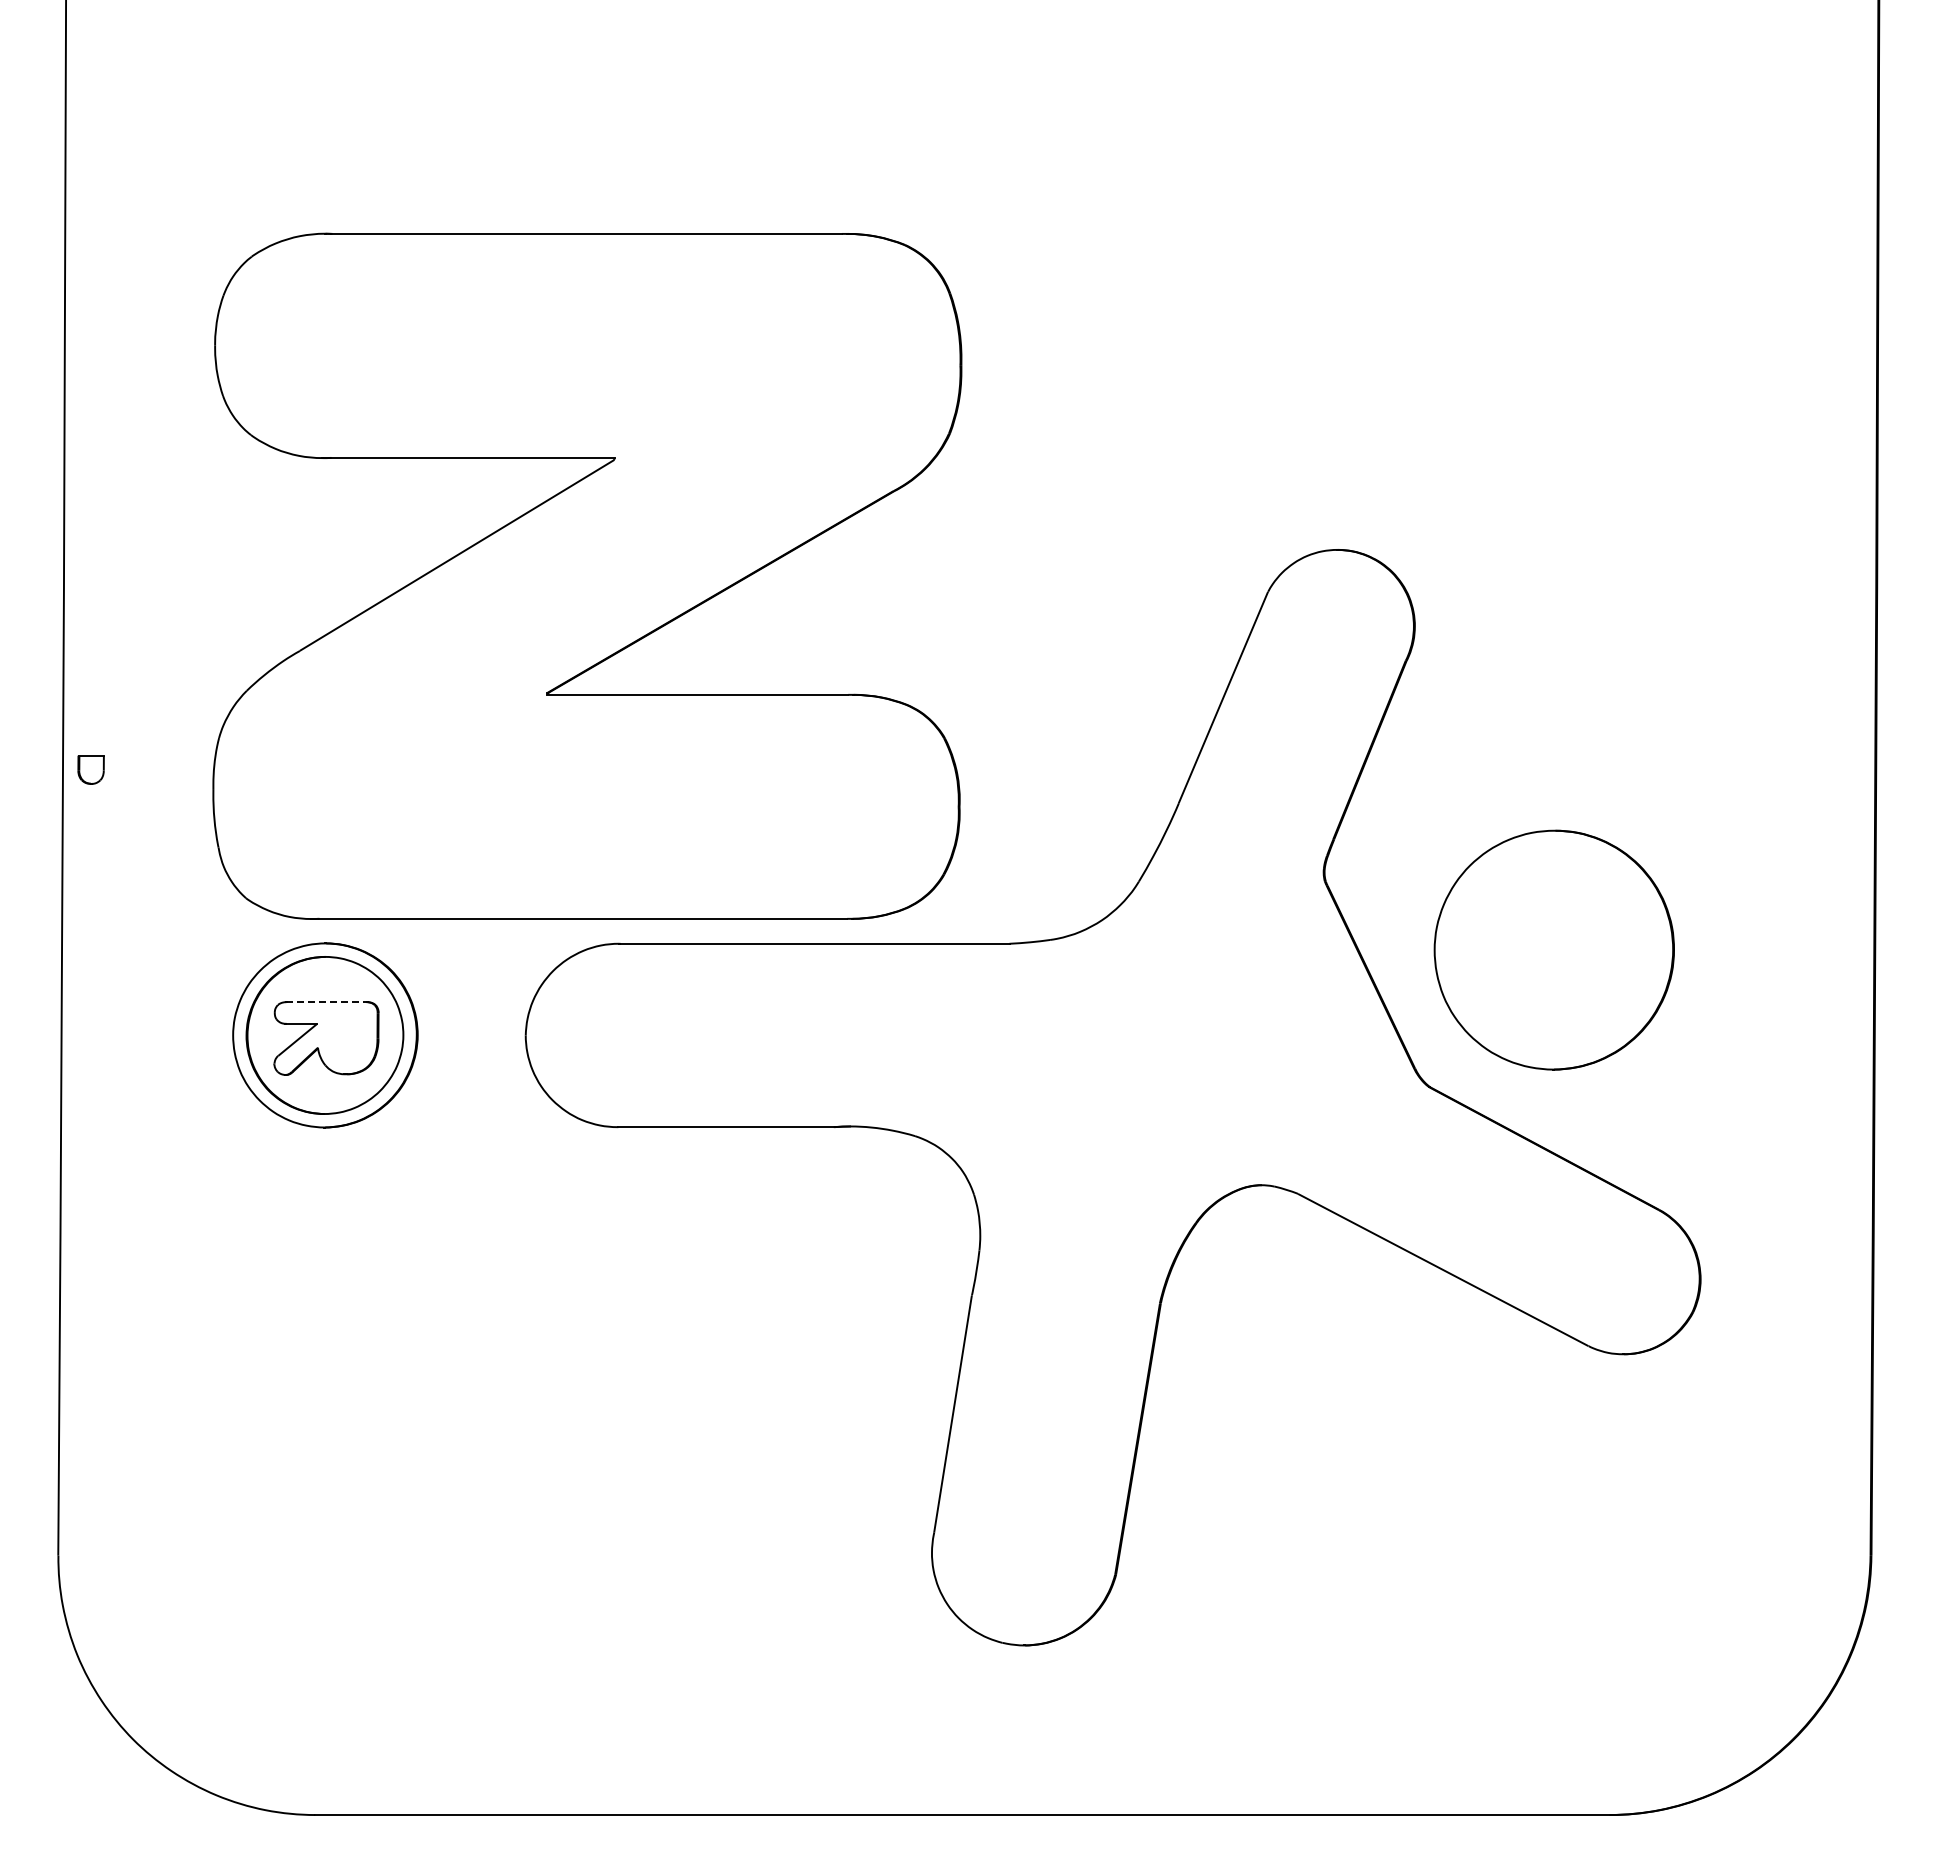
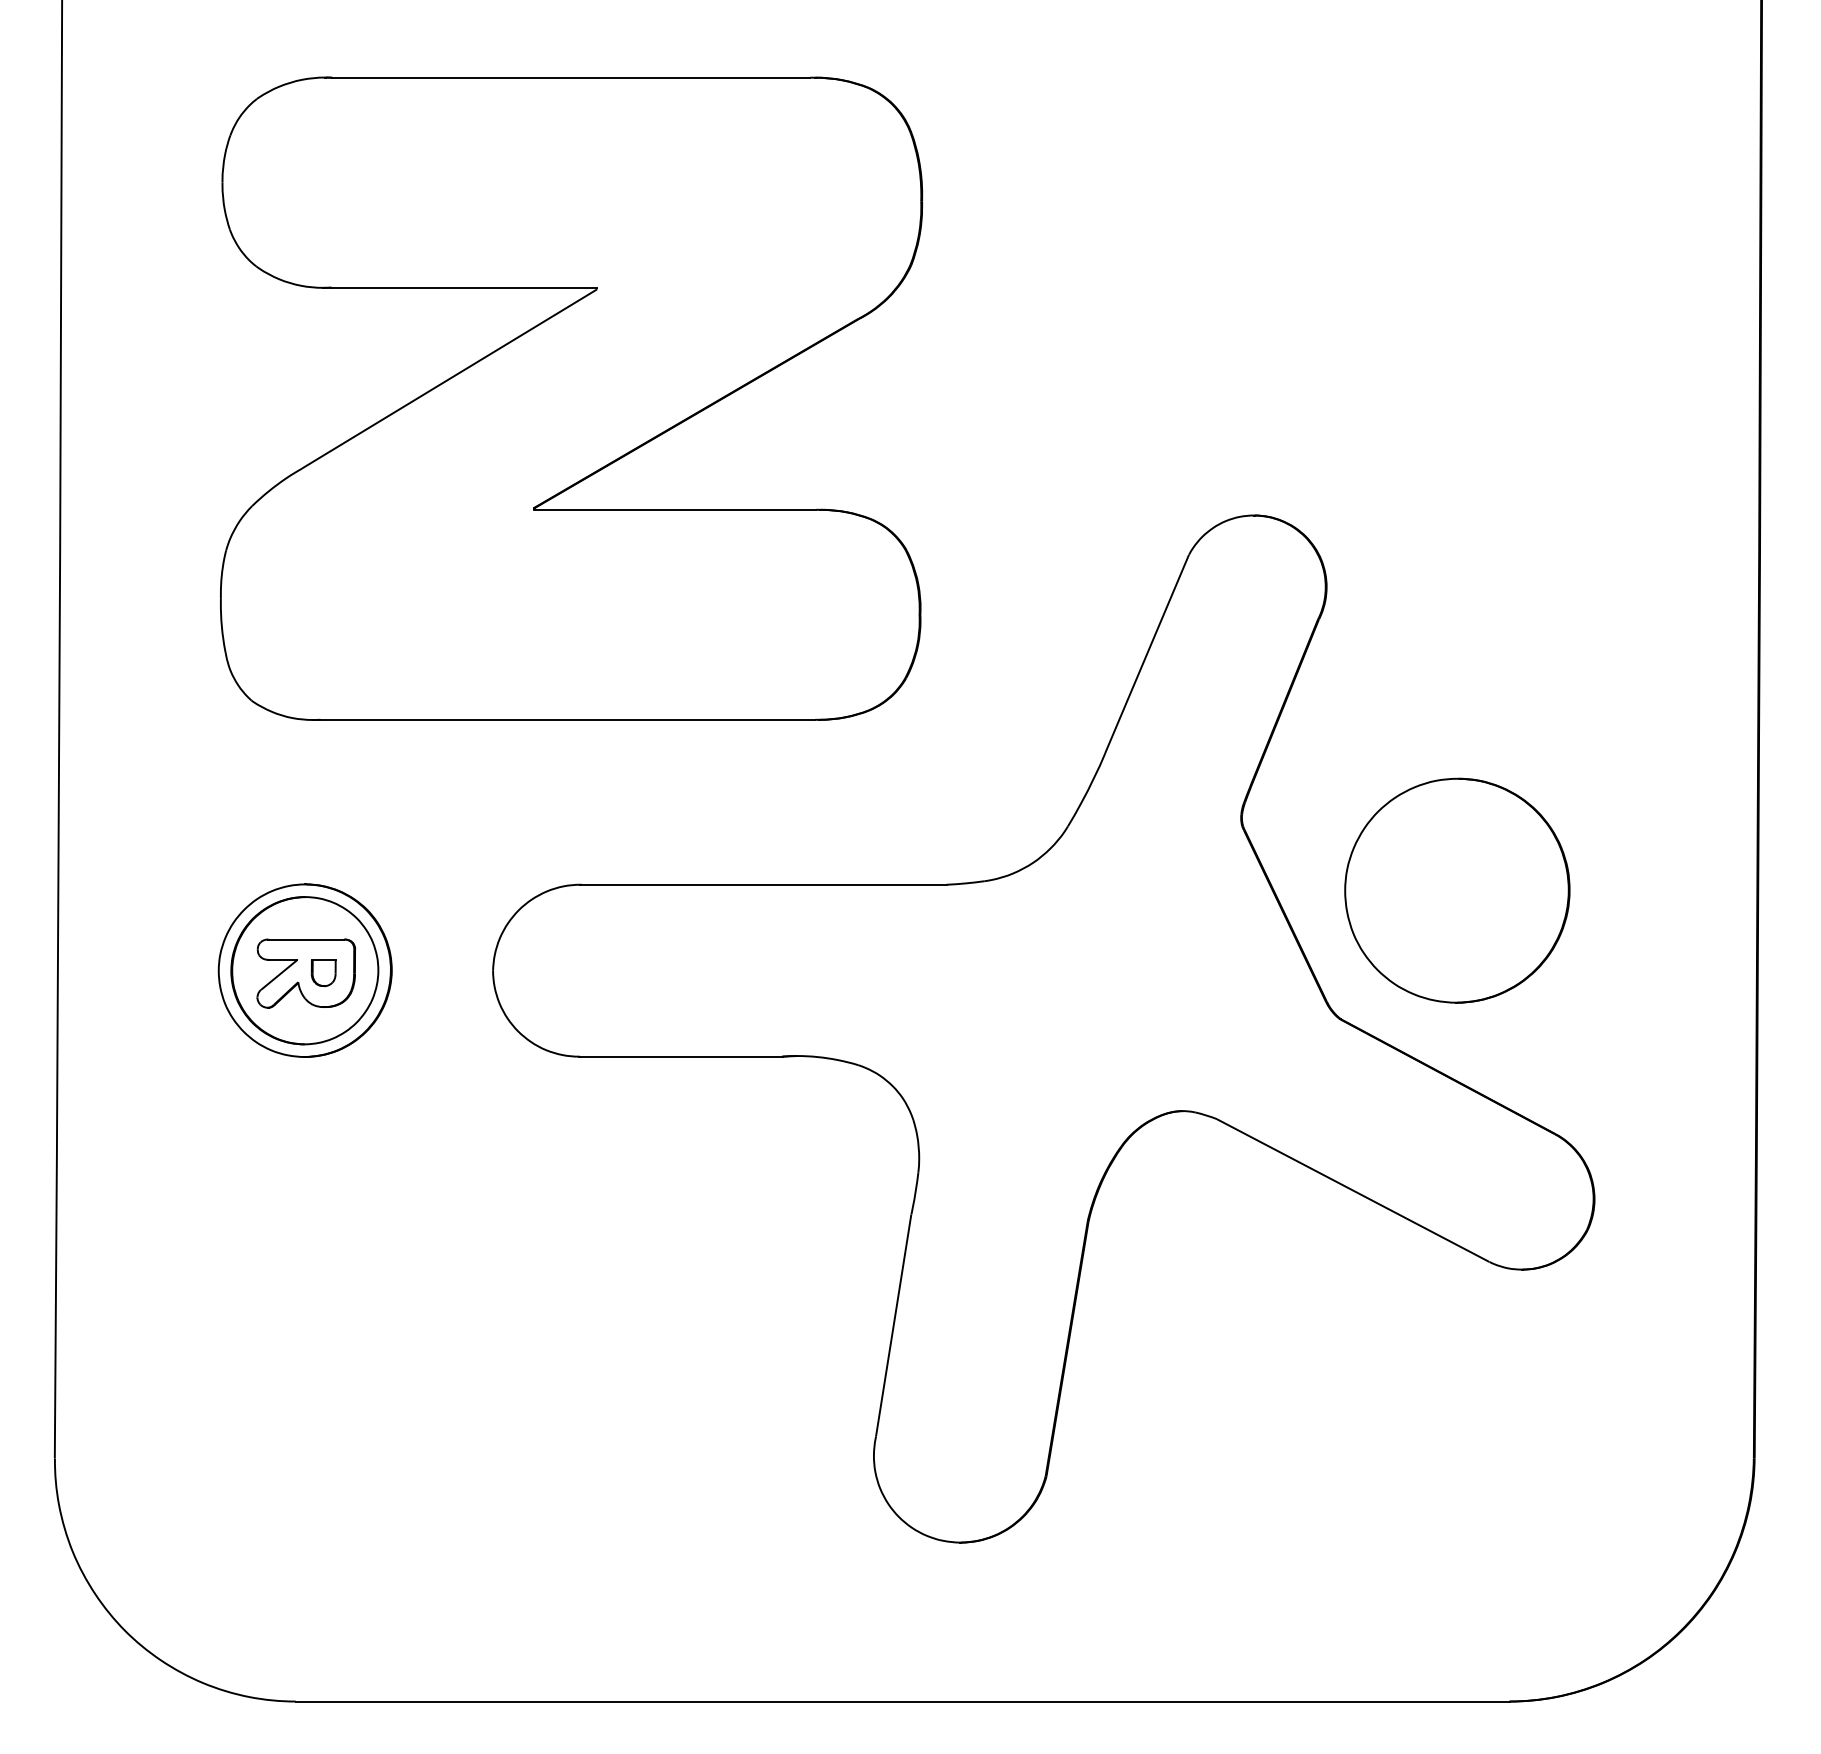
part: (587, 575) -> (571, 397), moved
part: (90, 769) -> (323, 972), moved
line: (326, 1002) -> (306, 939), dashed -> solid

